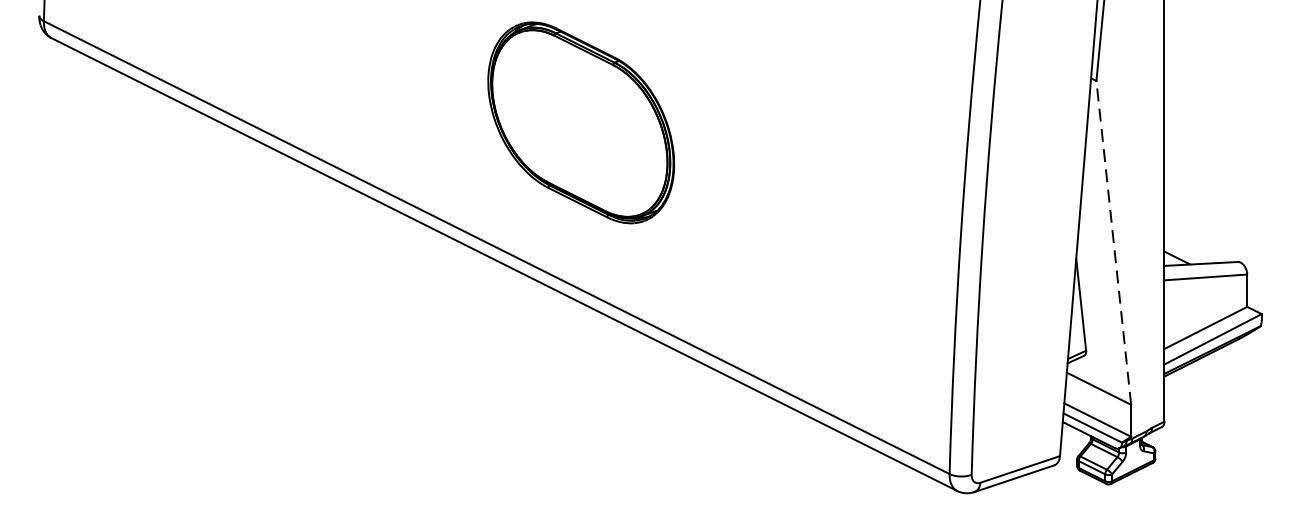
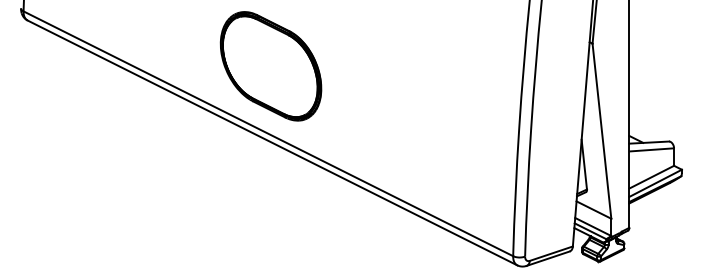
part: (580, 123) -> (270, 66), moved
line: (1112, 241) -> (601, 130), dashed -> solid

